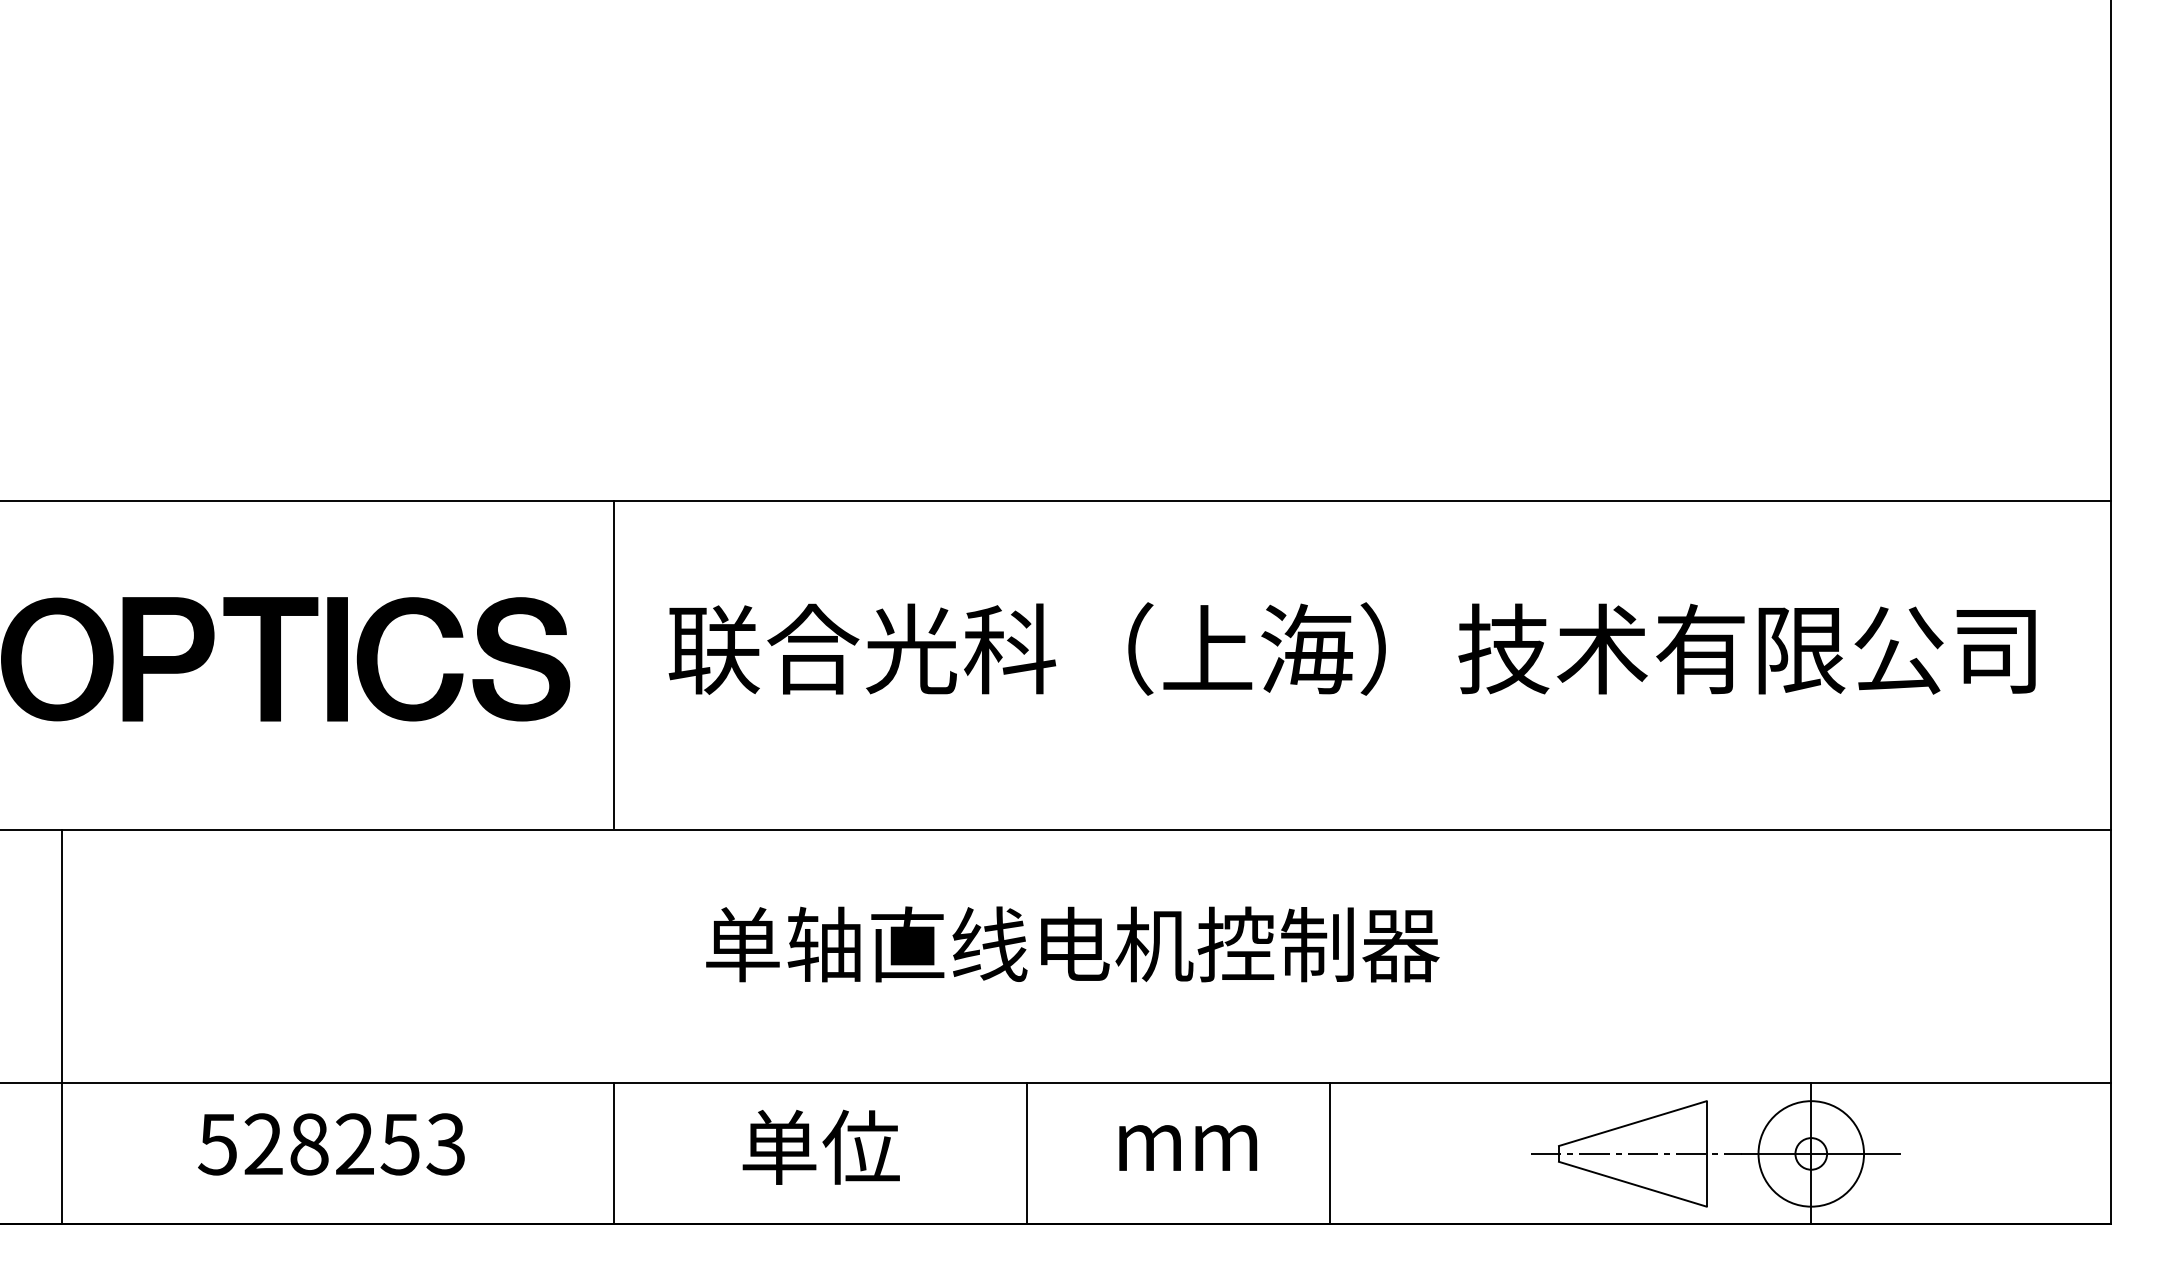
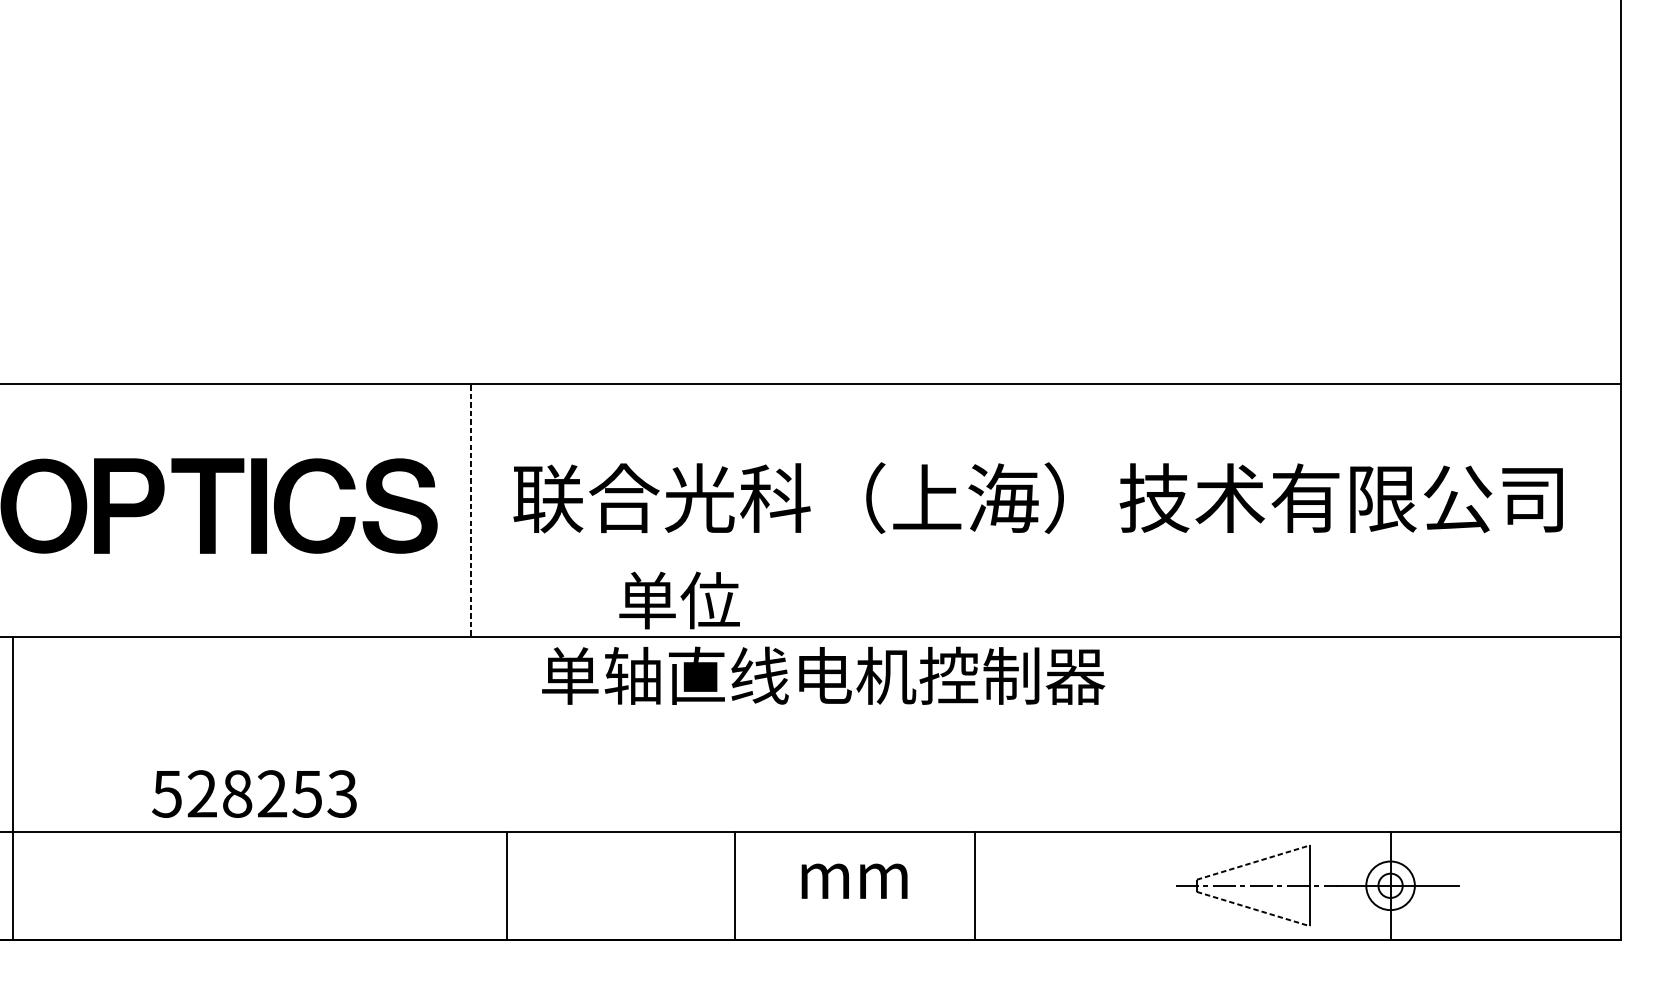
line: (614, 664) -> (471, 510), solid -> dashed
text: (1072, 944) -> (823, 675), moved
line: (62, 1027) -> (13, 788), moved
line: (1633, 1123) -> (1254, 862), solid -> dashed
text: (331, 1144) -> (254, 794), moved
text: (820, 1146) -> (679, 599), moved
text: (1188, 1147) -> (854, 880), moved
line: (614, 1153) -> (507, 885), moved
line: (1026, 1153) -> (735, 885), moved
line: (1329, 1153) -> (975, 885), moved
circle: (1811, 1153) -> (1390, 885), size x0.6
line: (1633, 1184) -> (1254, 909), solid -> dashed

